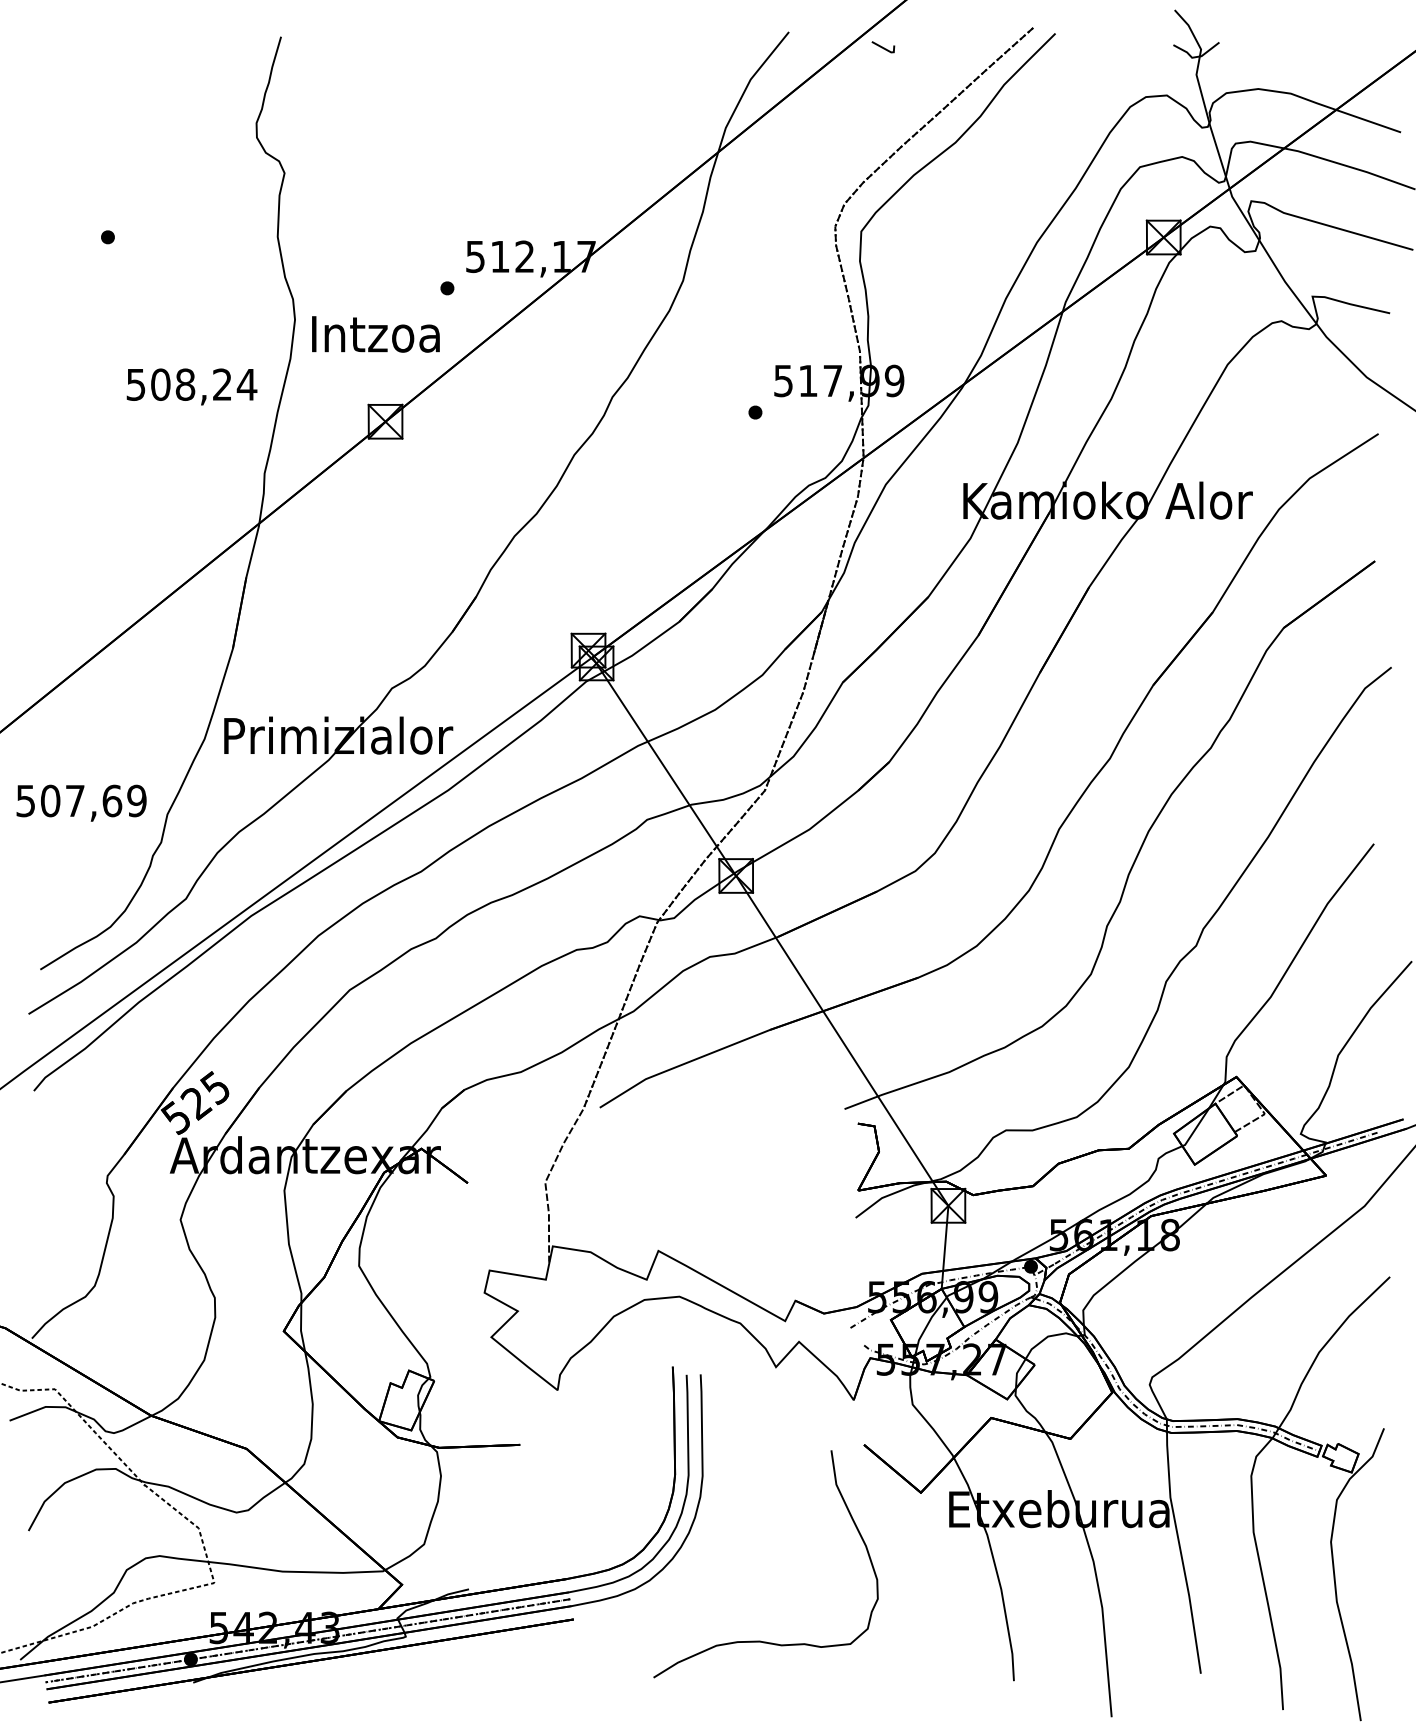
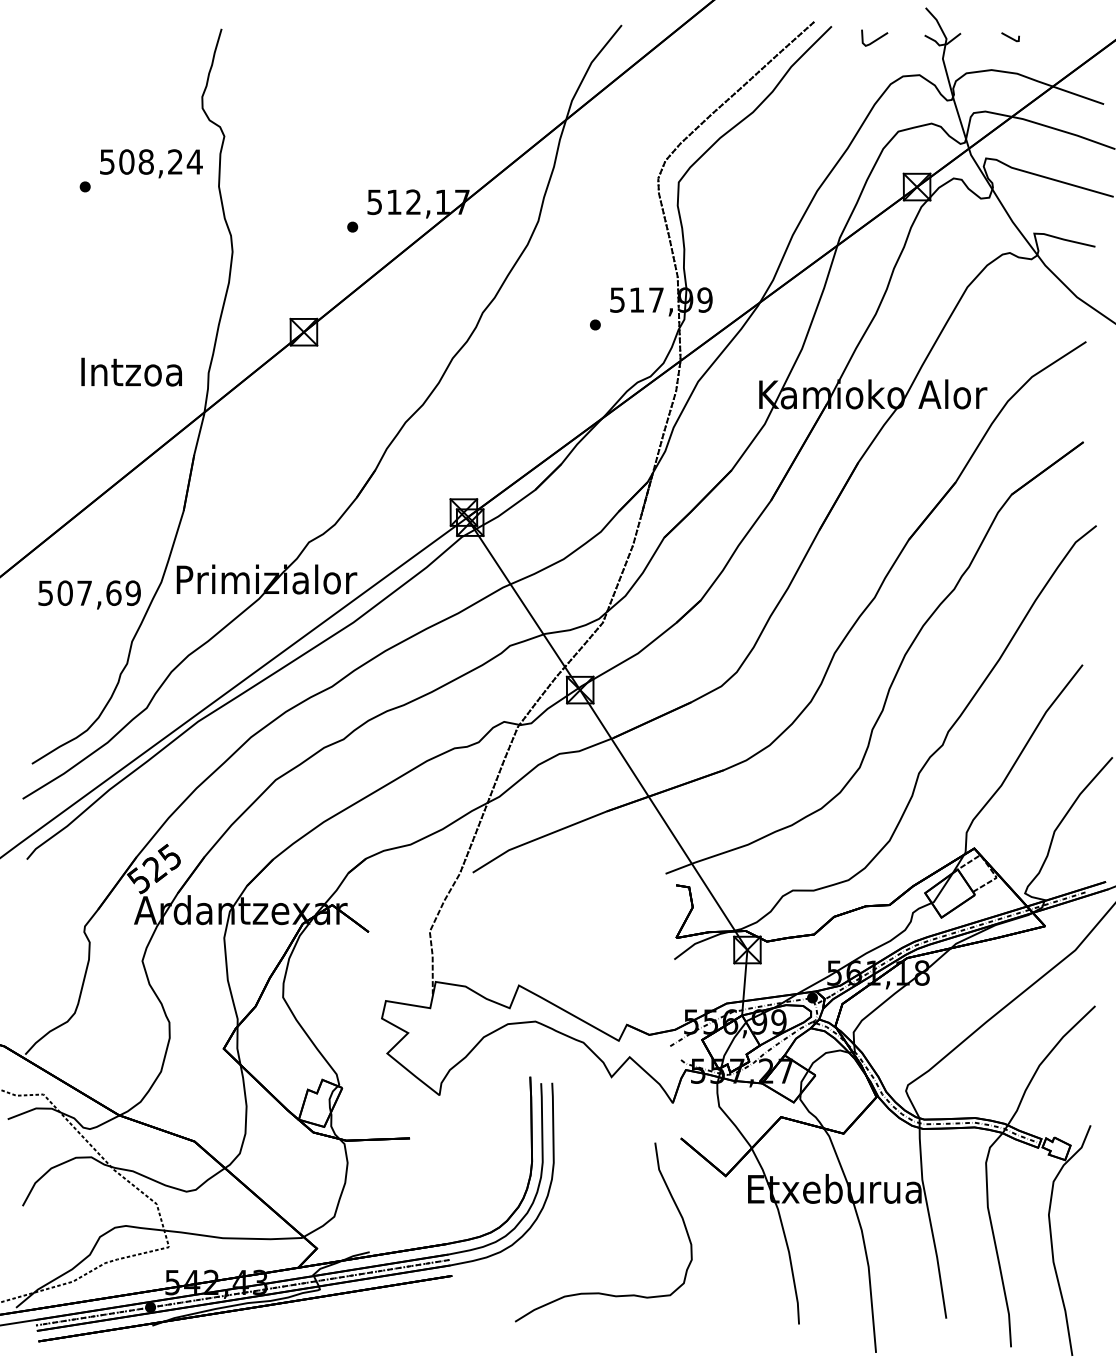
line: (883, 47) -> (1010, 37), moved
line: (1110, 50) -> (875, 39), added
text: (375, 334) -> (131, 372), moved
text: (191, 386) -> (151, 163), moved
text: (81, 802) -> (89, 594), moved

